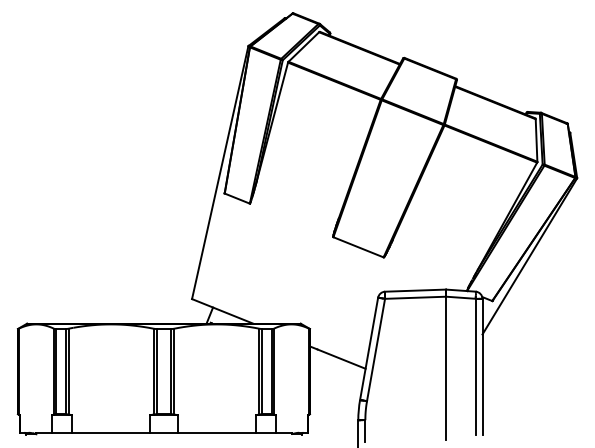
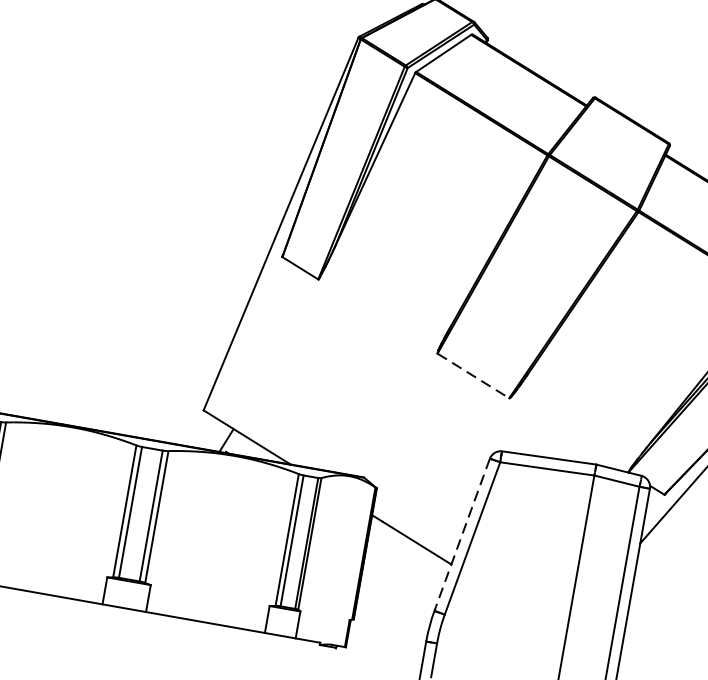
line: (358, 247) -> (473, 376), solid -> dashed
line: (369, 348) -> (462, 534), solid -> dashed

